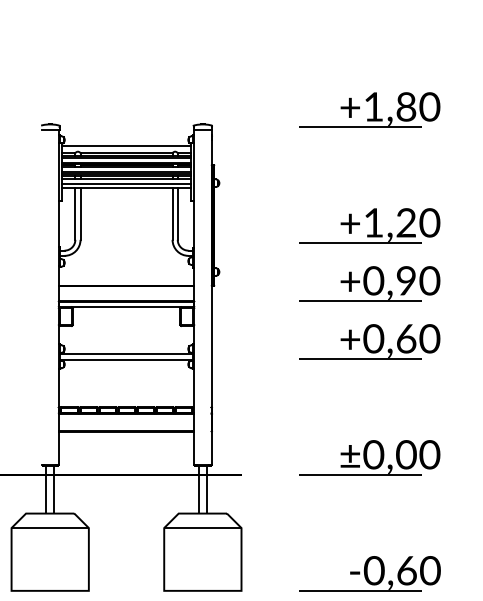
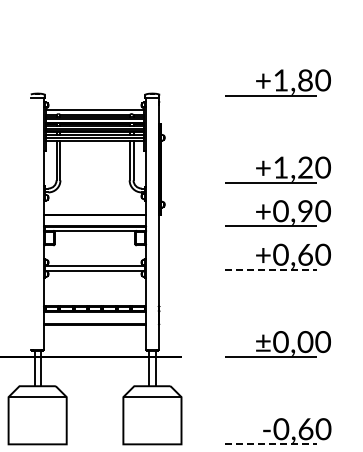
line: (361, 358) -> (271, 269), solid -> dashed
line: (361, 591) -> (271, 444), solid -> dashed

